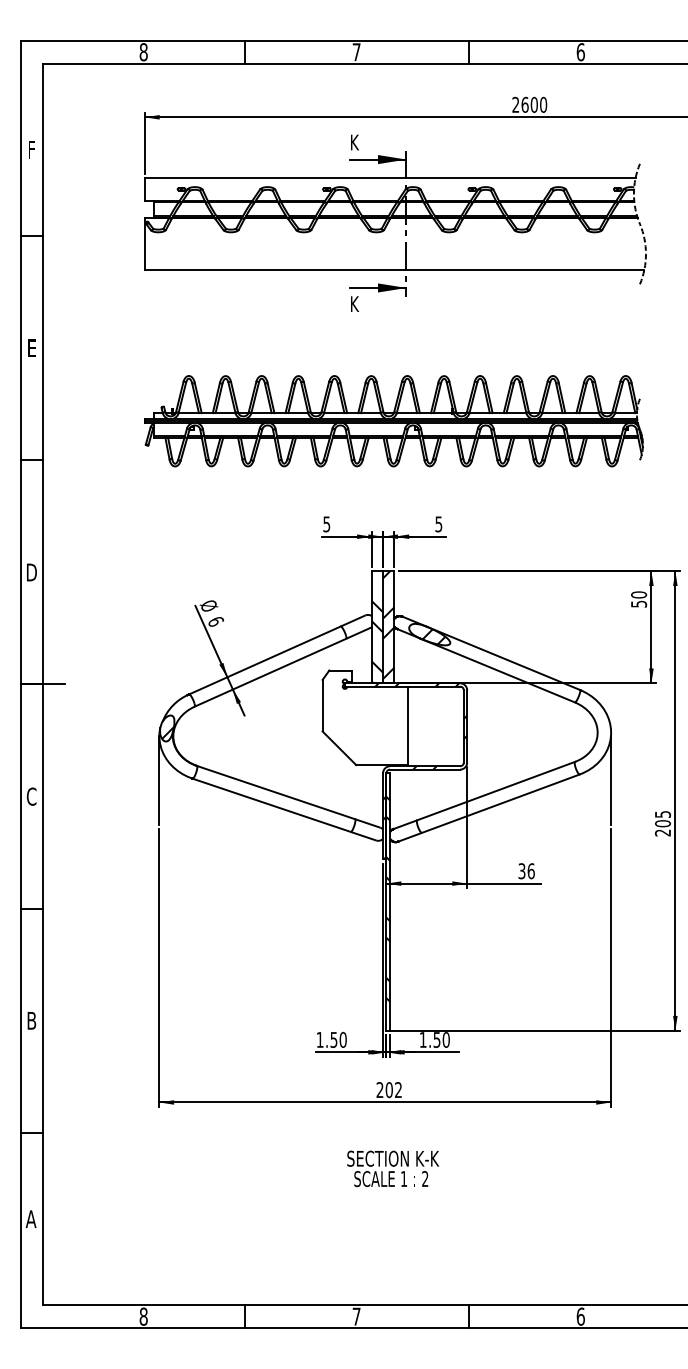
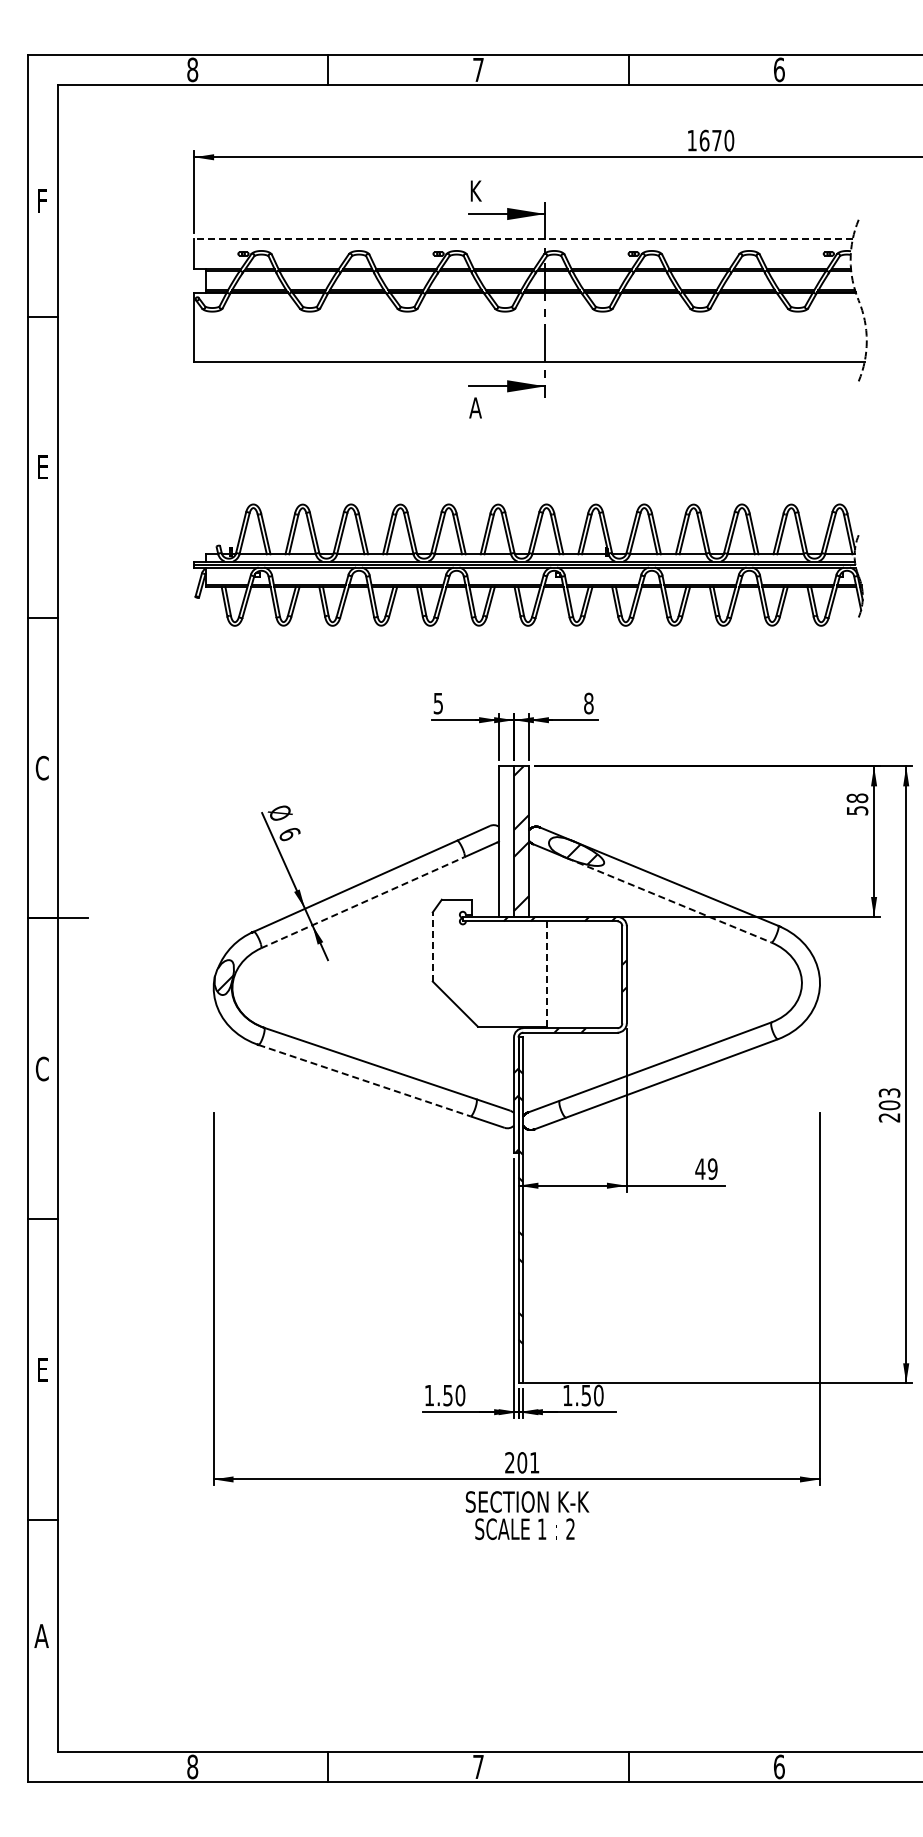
text: (525, 104) -> (704, 140), 2600 -> 1670
line: (390, 177) -> (523, 238), solid -> dashed
text: (354, 303) -> (475, 407), K -> A
text: (438, 524) -> (588, 703), 5 -> 8
text: (31, 571) -> (42, 767), D -> C
text: (639, 595) -> (857, 798), 50 -> 58
hatch: (377, 627) -> (506, 841), removed
line: (498, 671) -> (669, 900), solid -> dashed
line: (270, 672) -> (363, 902), solid -> dashed
line: (322, 705) -> (432, 946), solid -> dashed
line: (408, 726) -> (547, 974), solid -> dashed
line: (159, 779) -> (213, 1046), removed
line: (610, 779) -> (819, 1046), removed
line: (271, 805) -> (364, 1080), solid -> dashed
text: (662, 814) -> (888, 1092), 205 -> 203
text: (526, 870) -> (706, 1168), 36 -> 49
text: (31, 1020) -> (42, 1369), B -> E
text: (398, 1089) -> (534, 1462), 202 -> 201
text: (393, 1168) -> (527, 1515), moved

